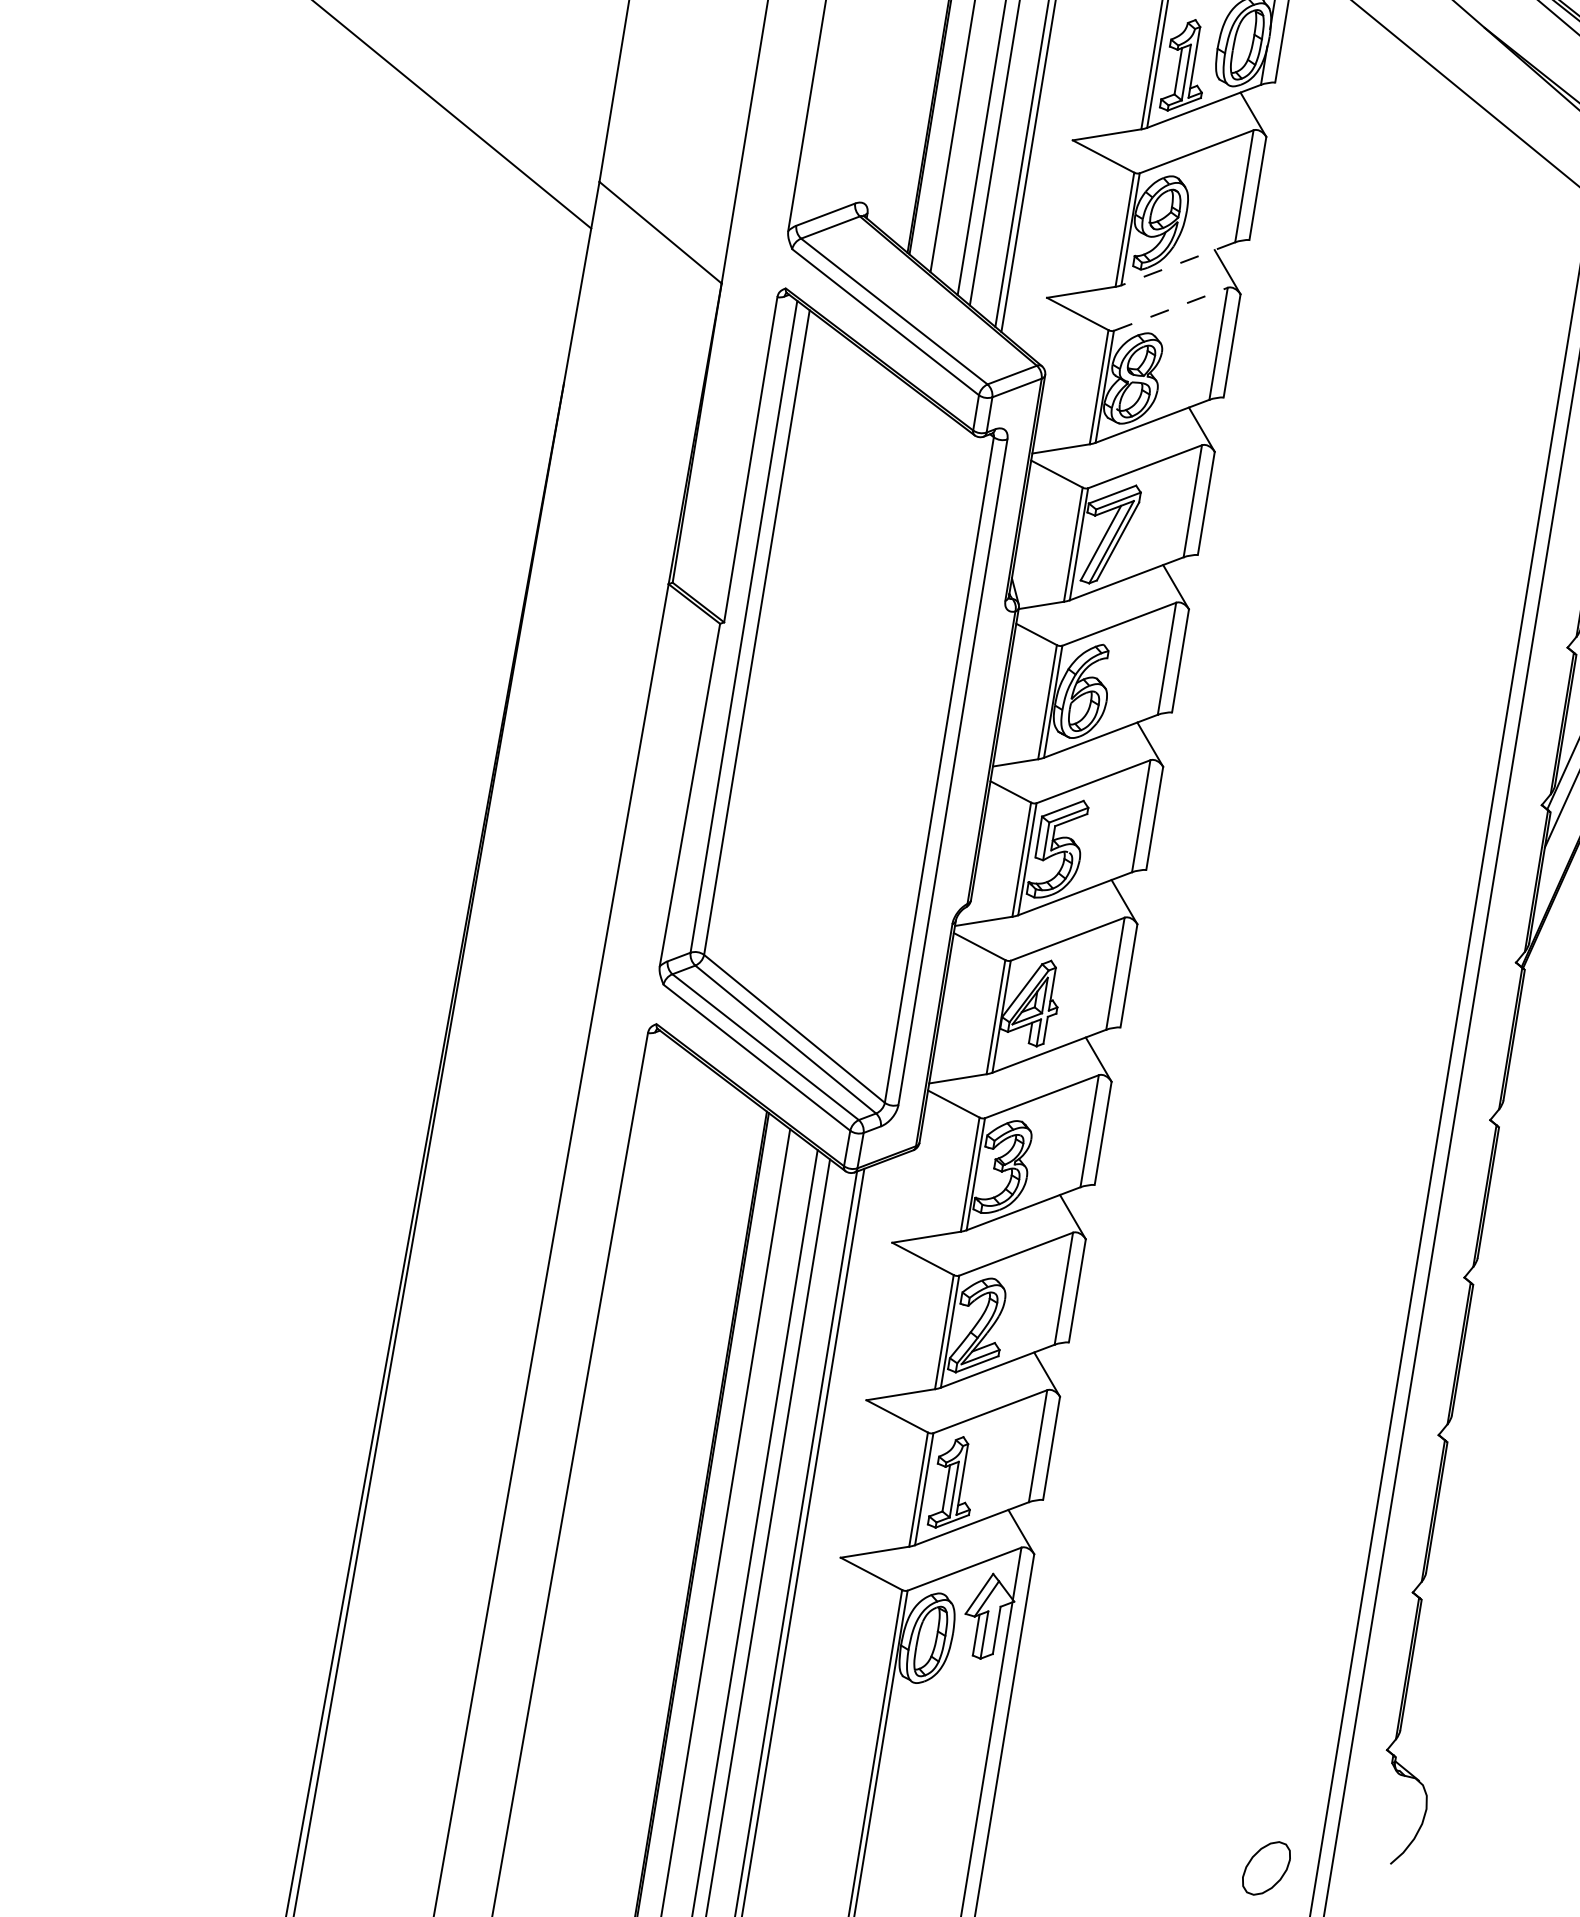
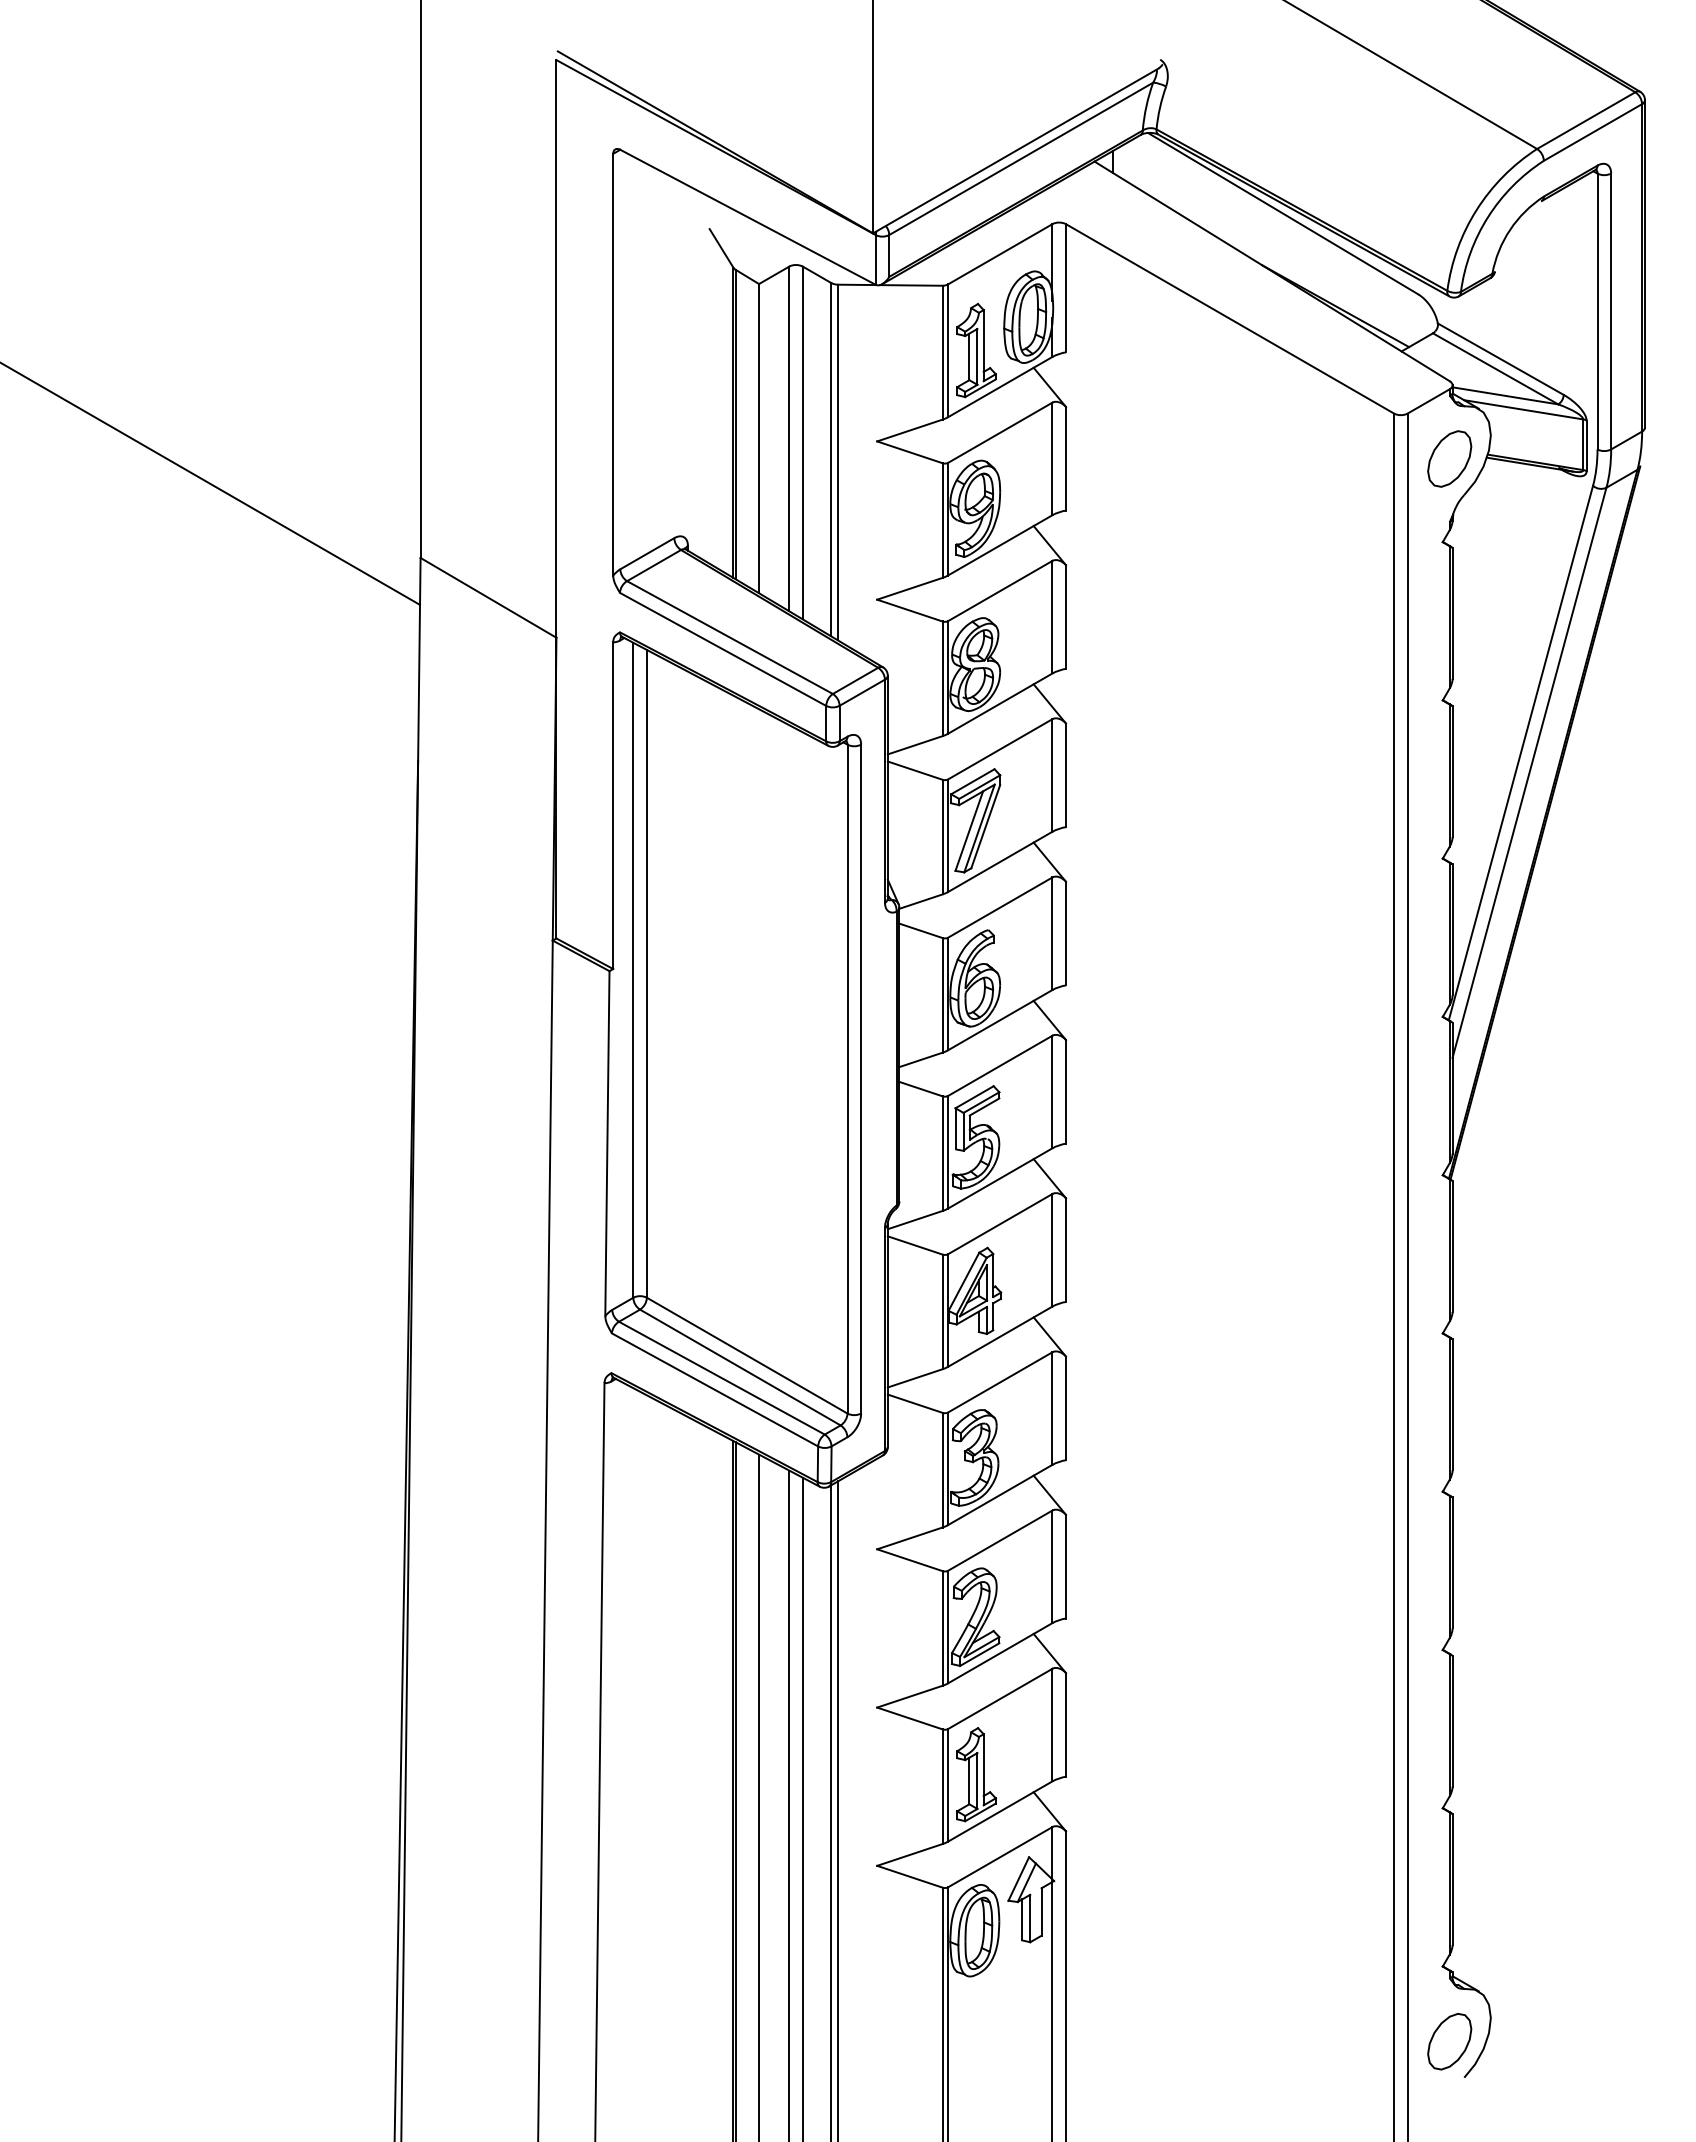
line: (1177, 263) -> (999, 545), dashed -> solid
line: (1171, 308) -> (1000, 590), dashed -> solid
part: (1266, 1868) -> (1449, 2041), moved

